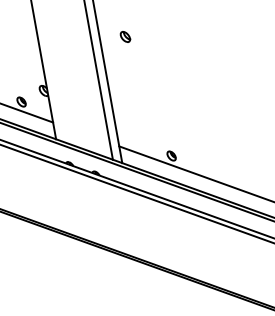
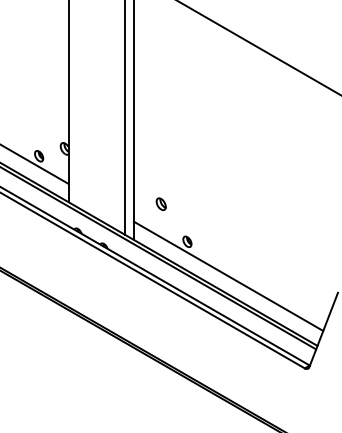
part: (124, 37) -> (160, 204), moved

